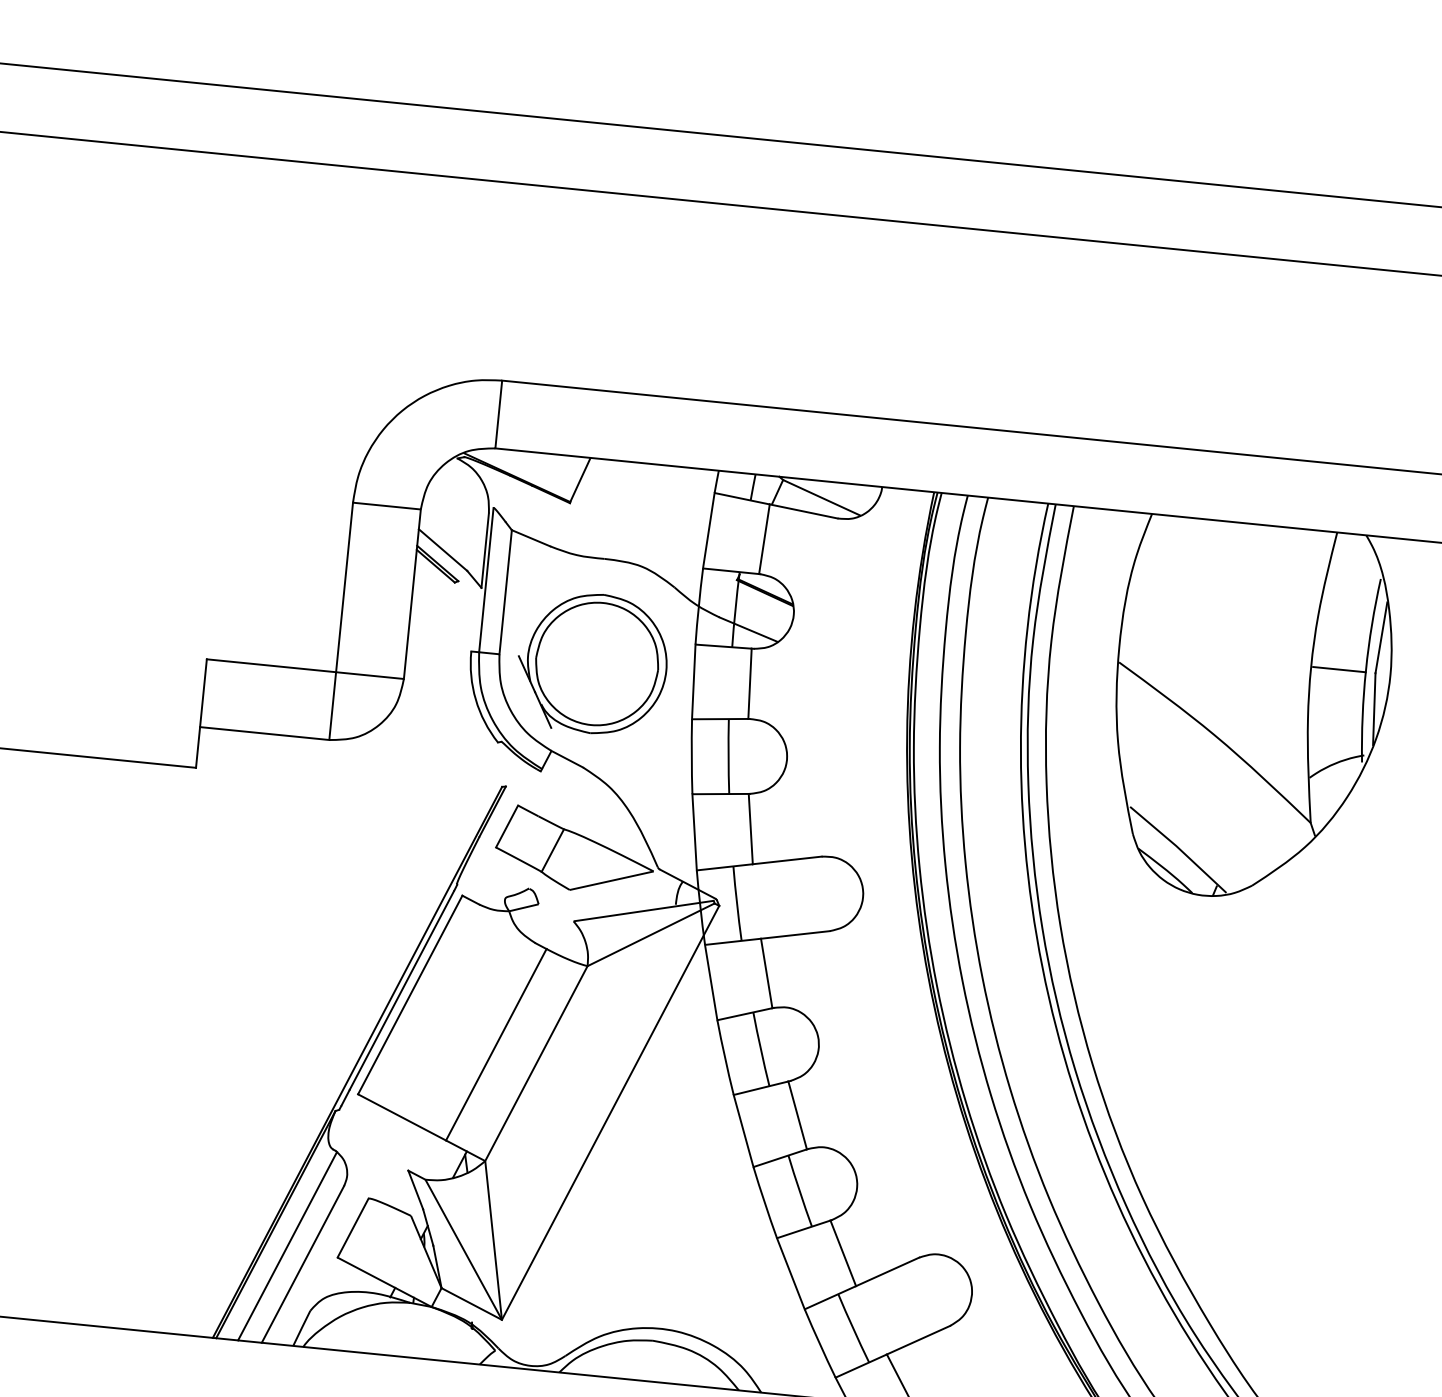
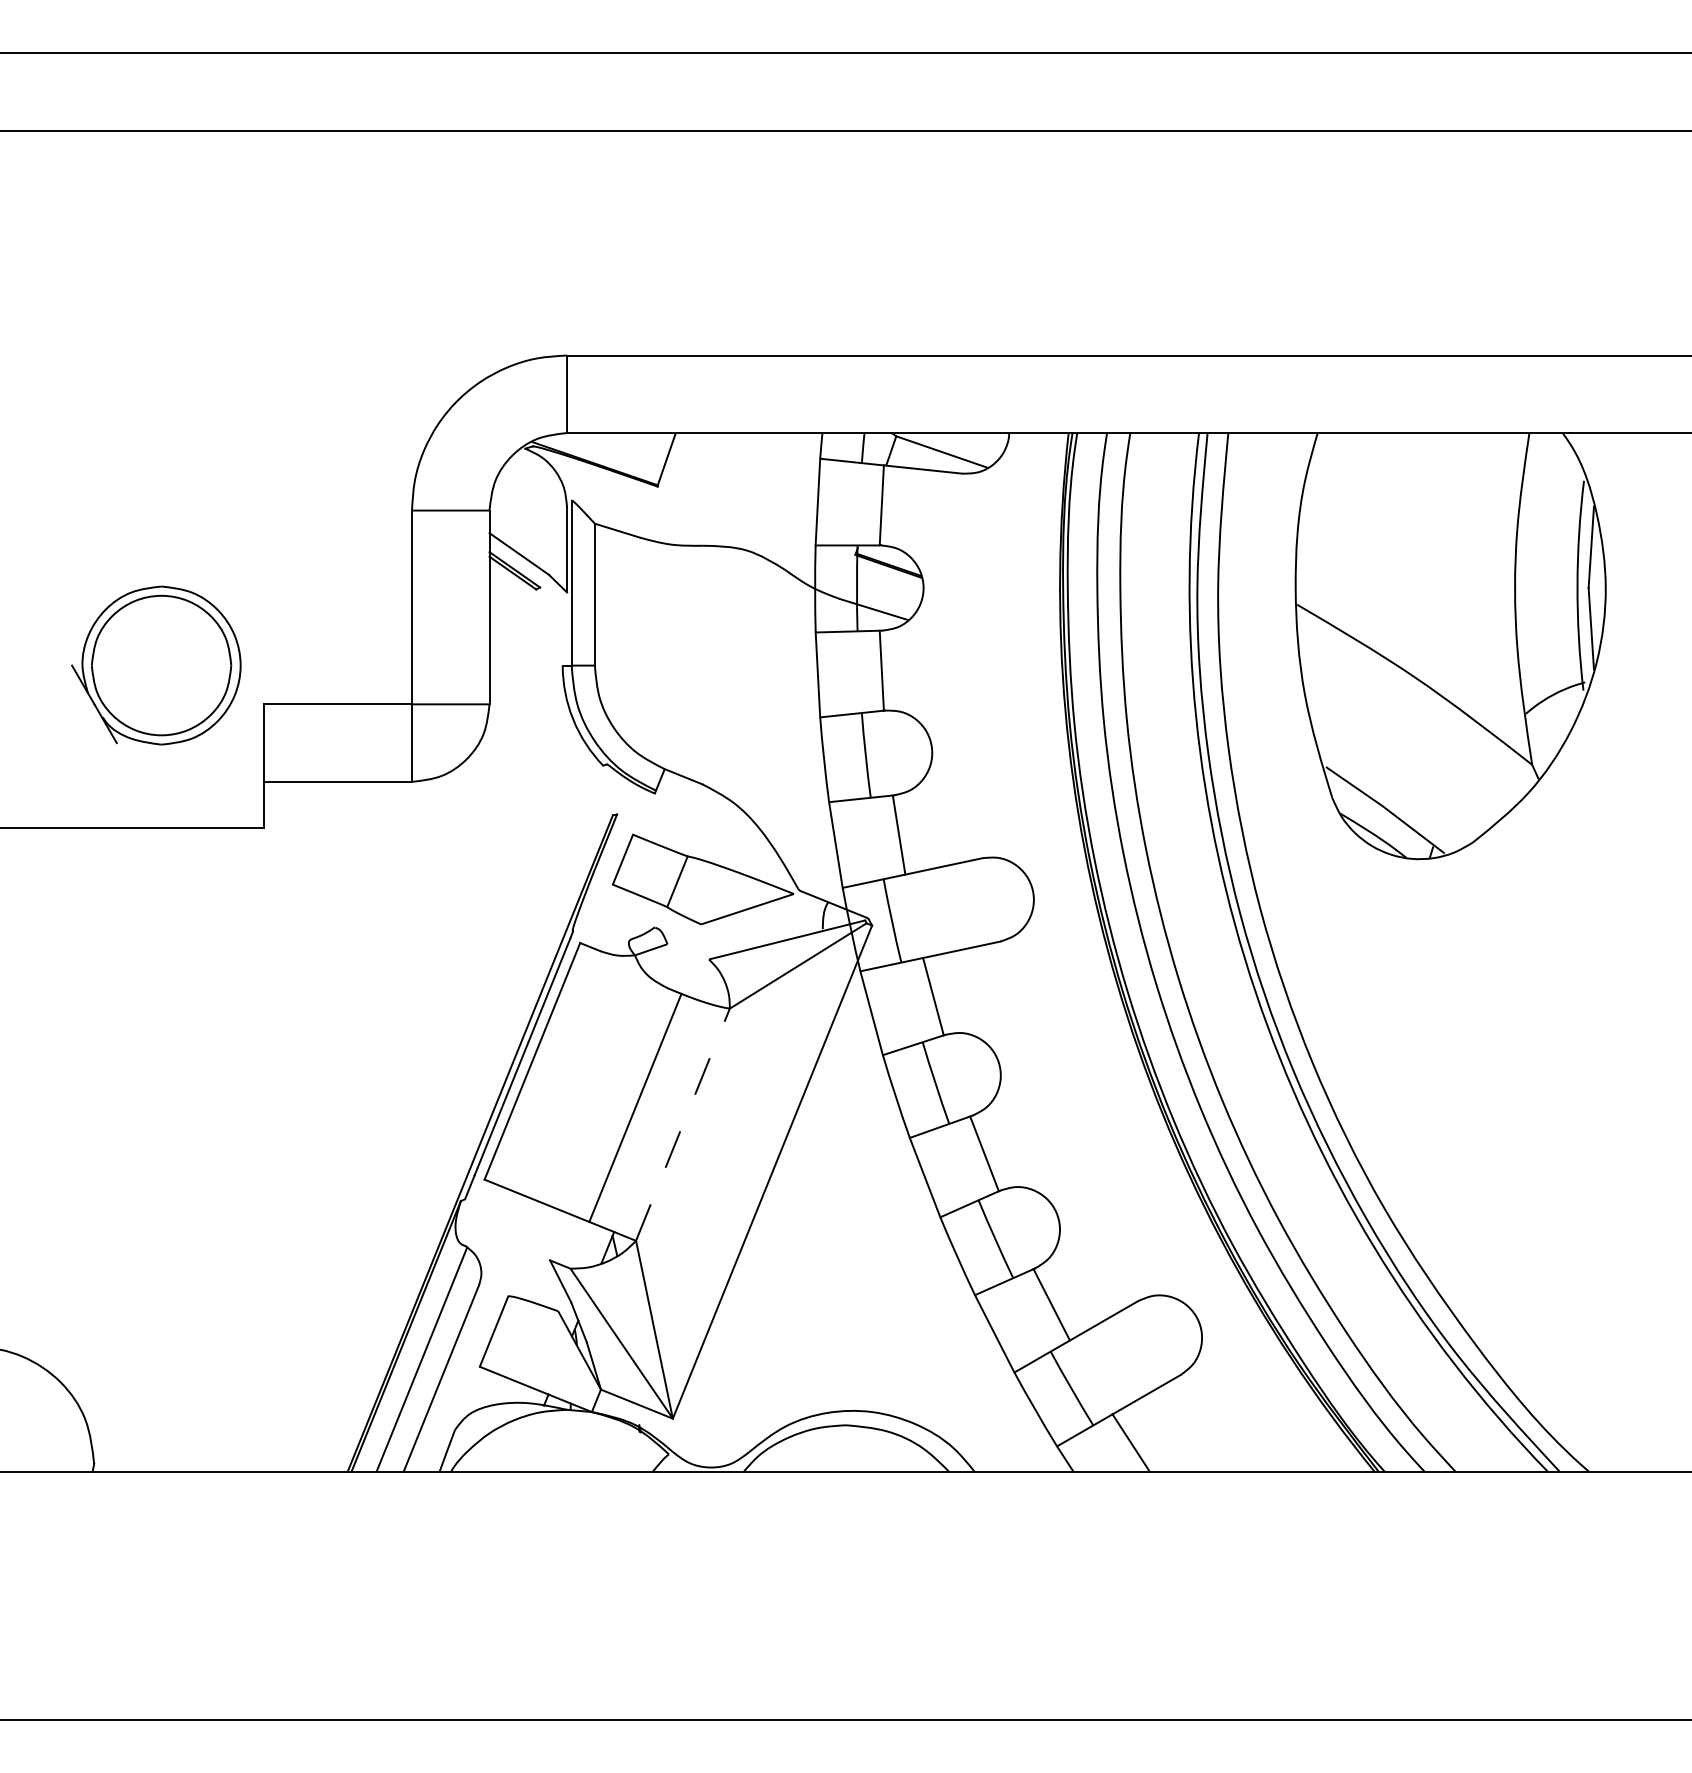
part: (592, 663) -> (156, 665), moved
line: (1339, 670) -> (1547, 588), removed
line: (536, 1063) -> (683, 1124), solid -> dashed

